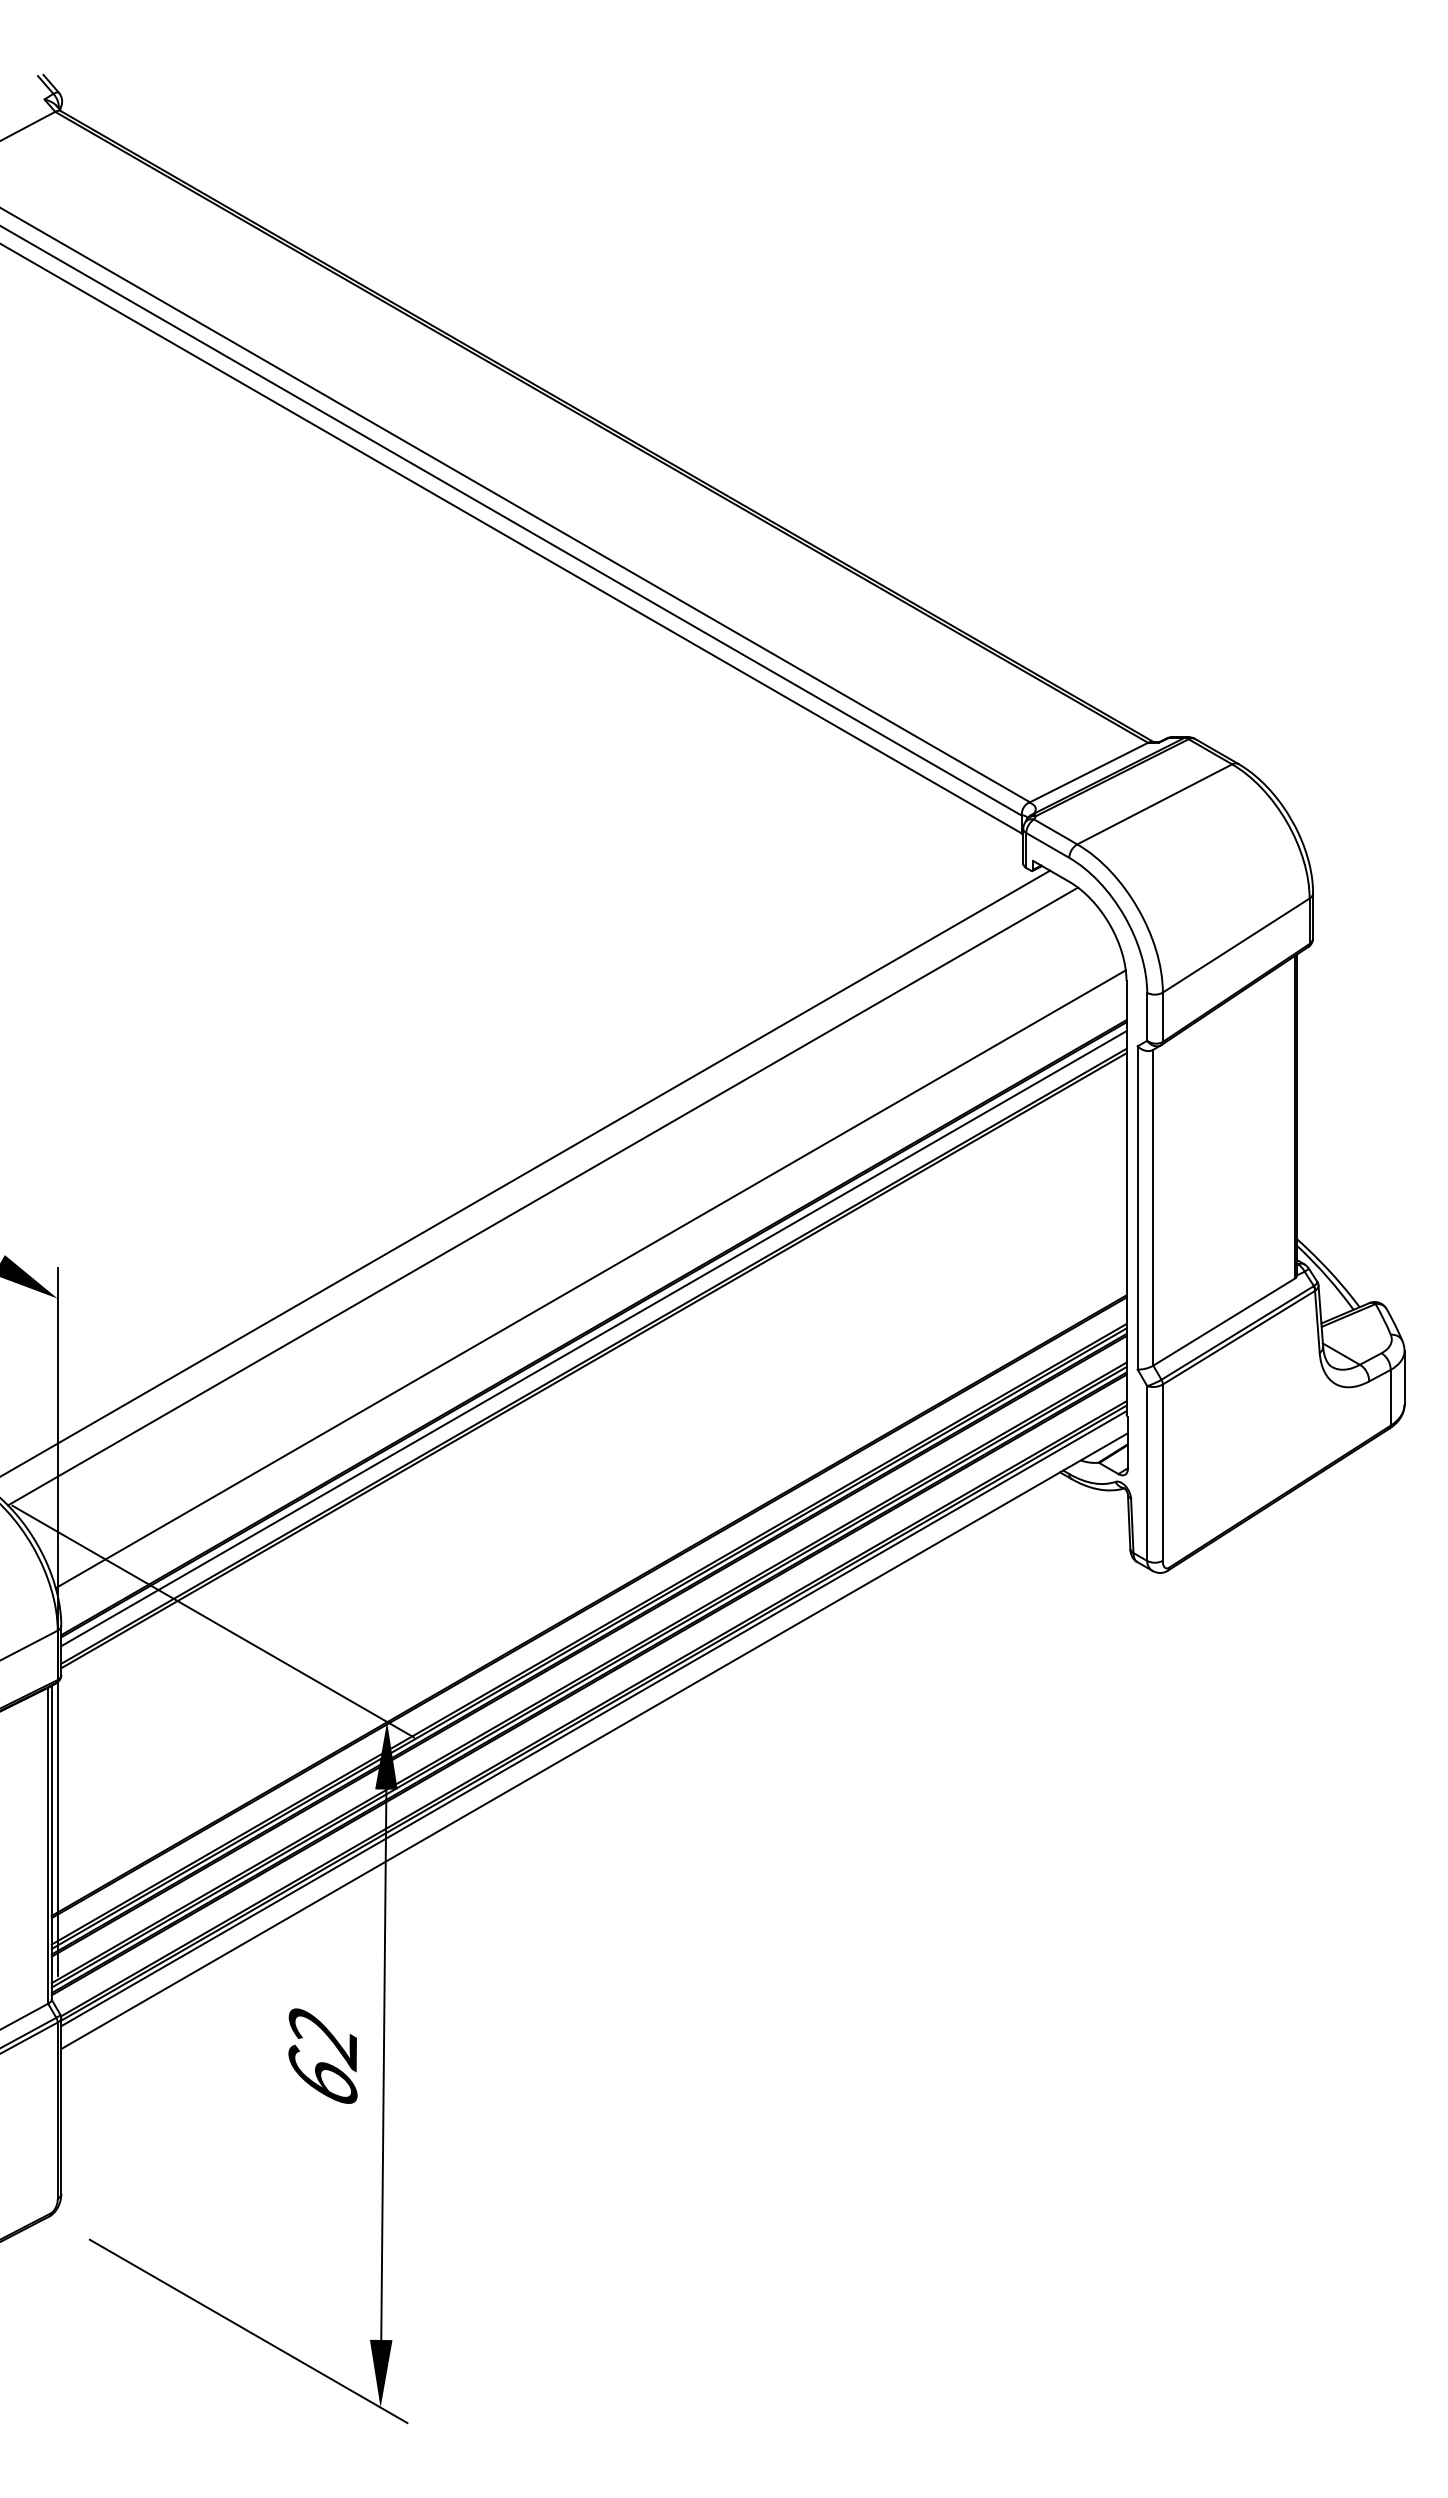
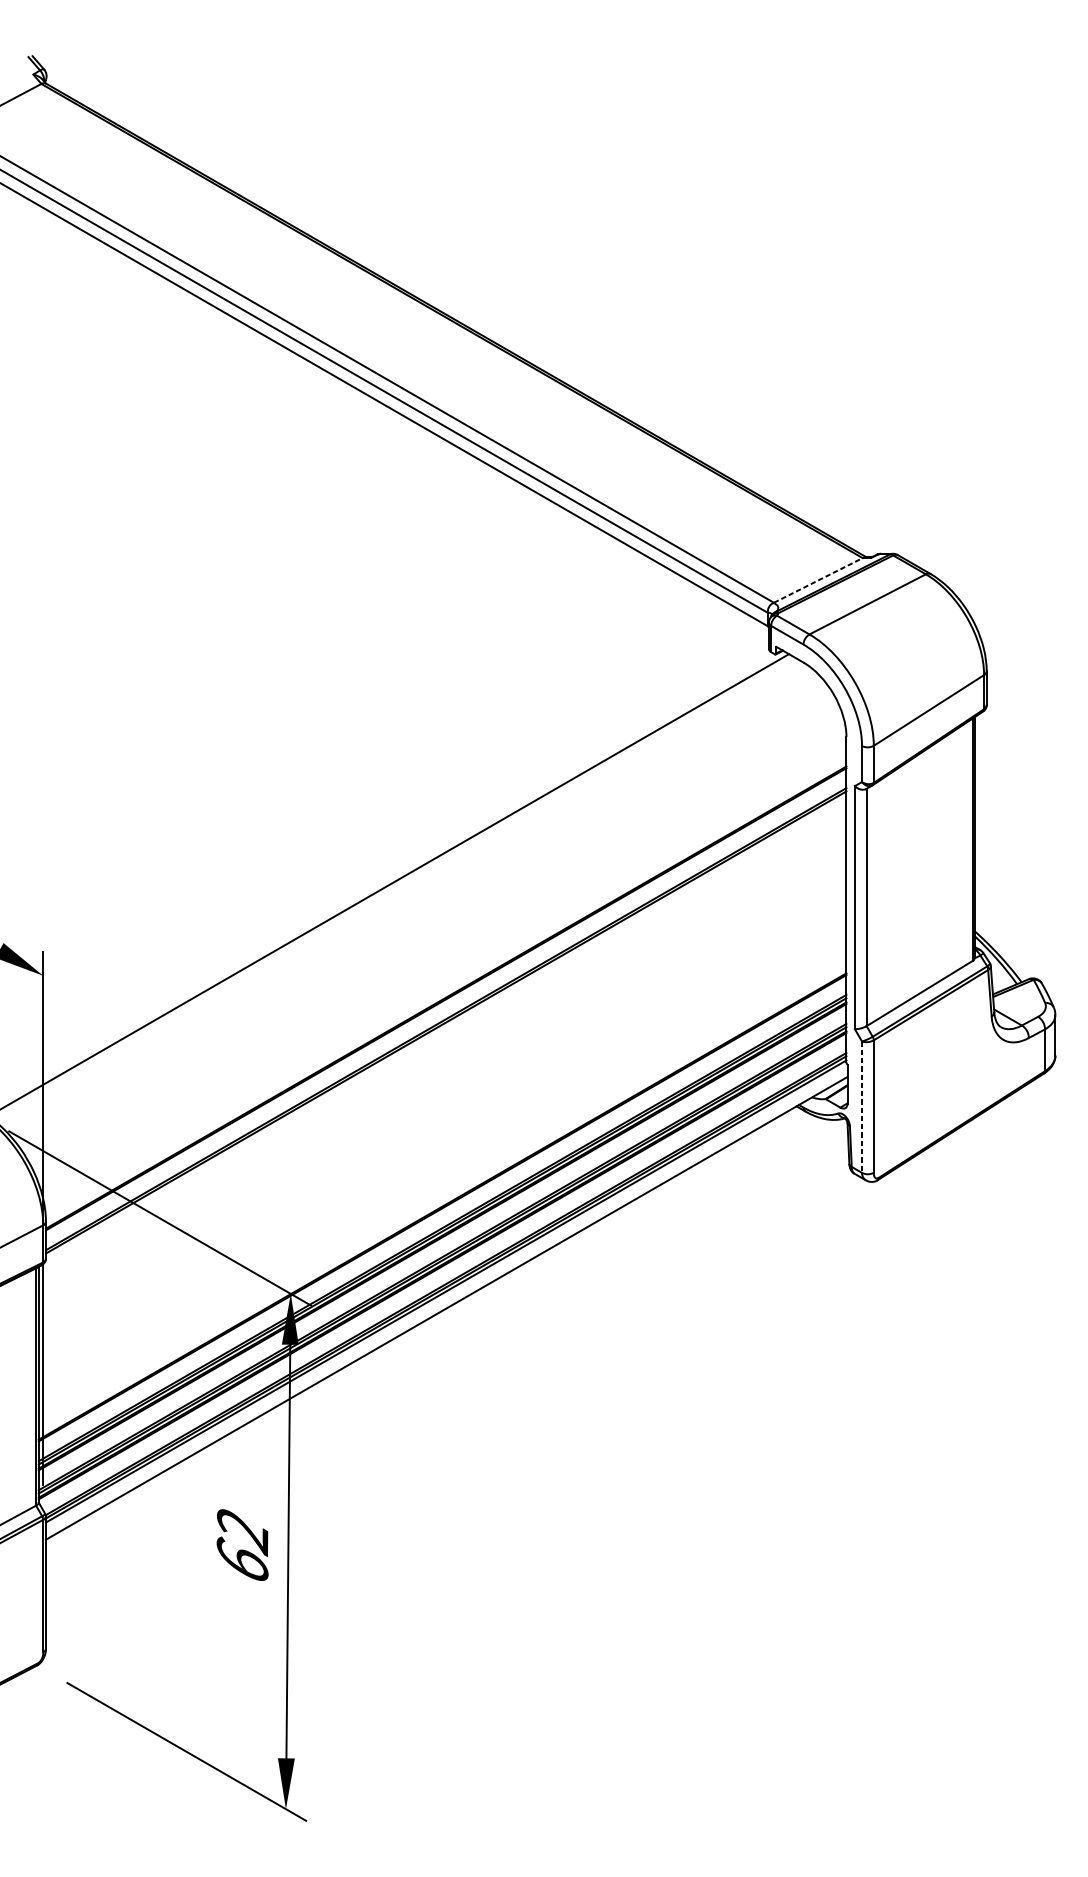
line: (1089, 772) -> (818, 580), solid -> dashed
line: (543, 1196) -> (408, 899), removed
line: (590, 1279) -> (443, 961), removed
line: (593, 1338) -> (445, 1005), removed
line: (1147, 1474) -> (862, 1107), solid -> dashed

